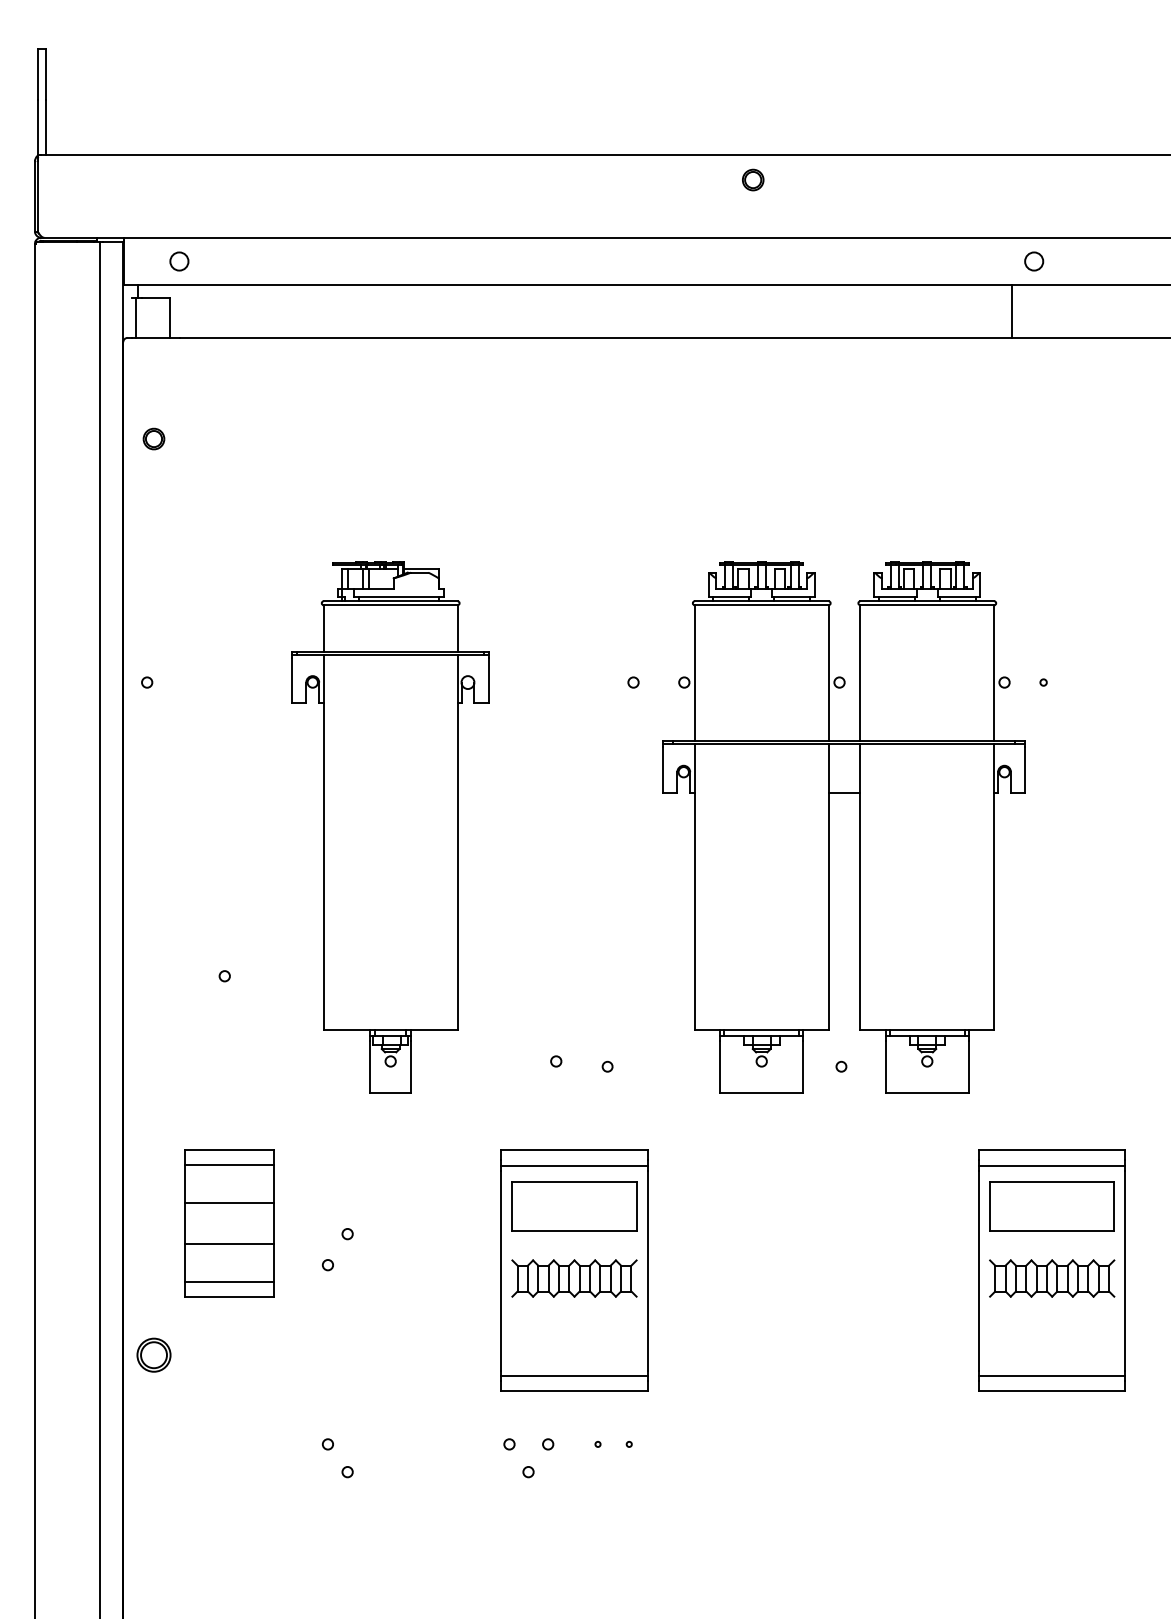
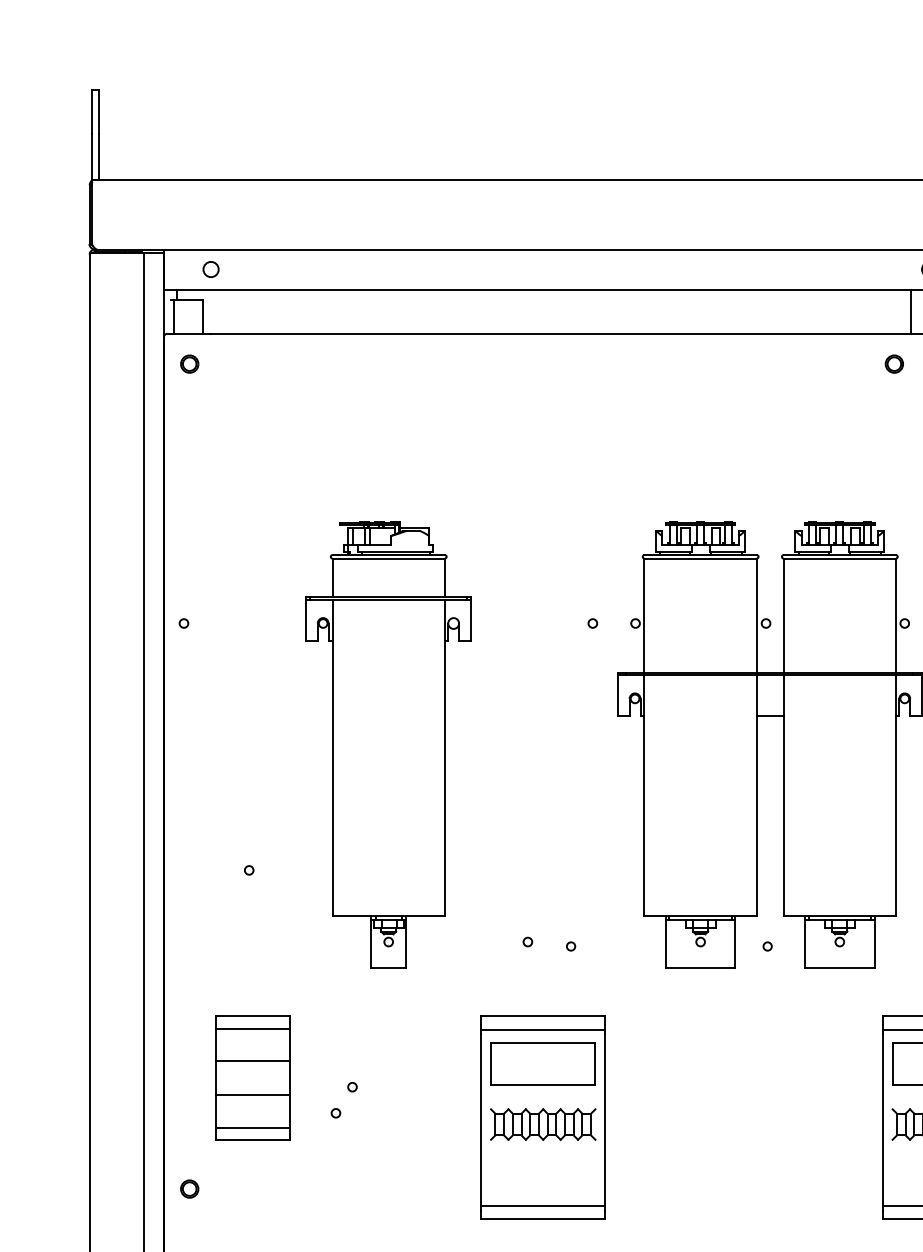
part: (753, 179) -> (894, 363), moved
part: (153, 438) -> (189, 363), moved
part: (153, 1355) -> (189, 1189), size x0.62

